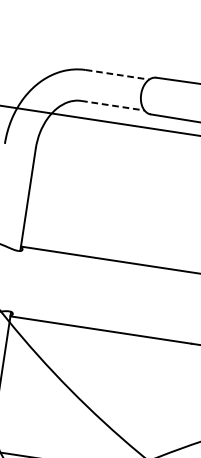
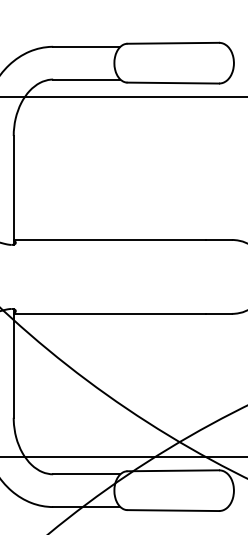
line: (117, 74) -> (86, 46), dashed -> solid
line: (112, 105) -> (86, 79), dashed -> solid

